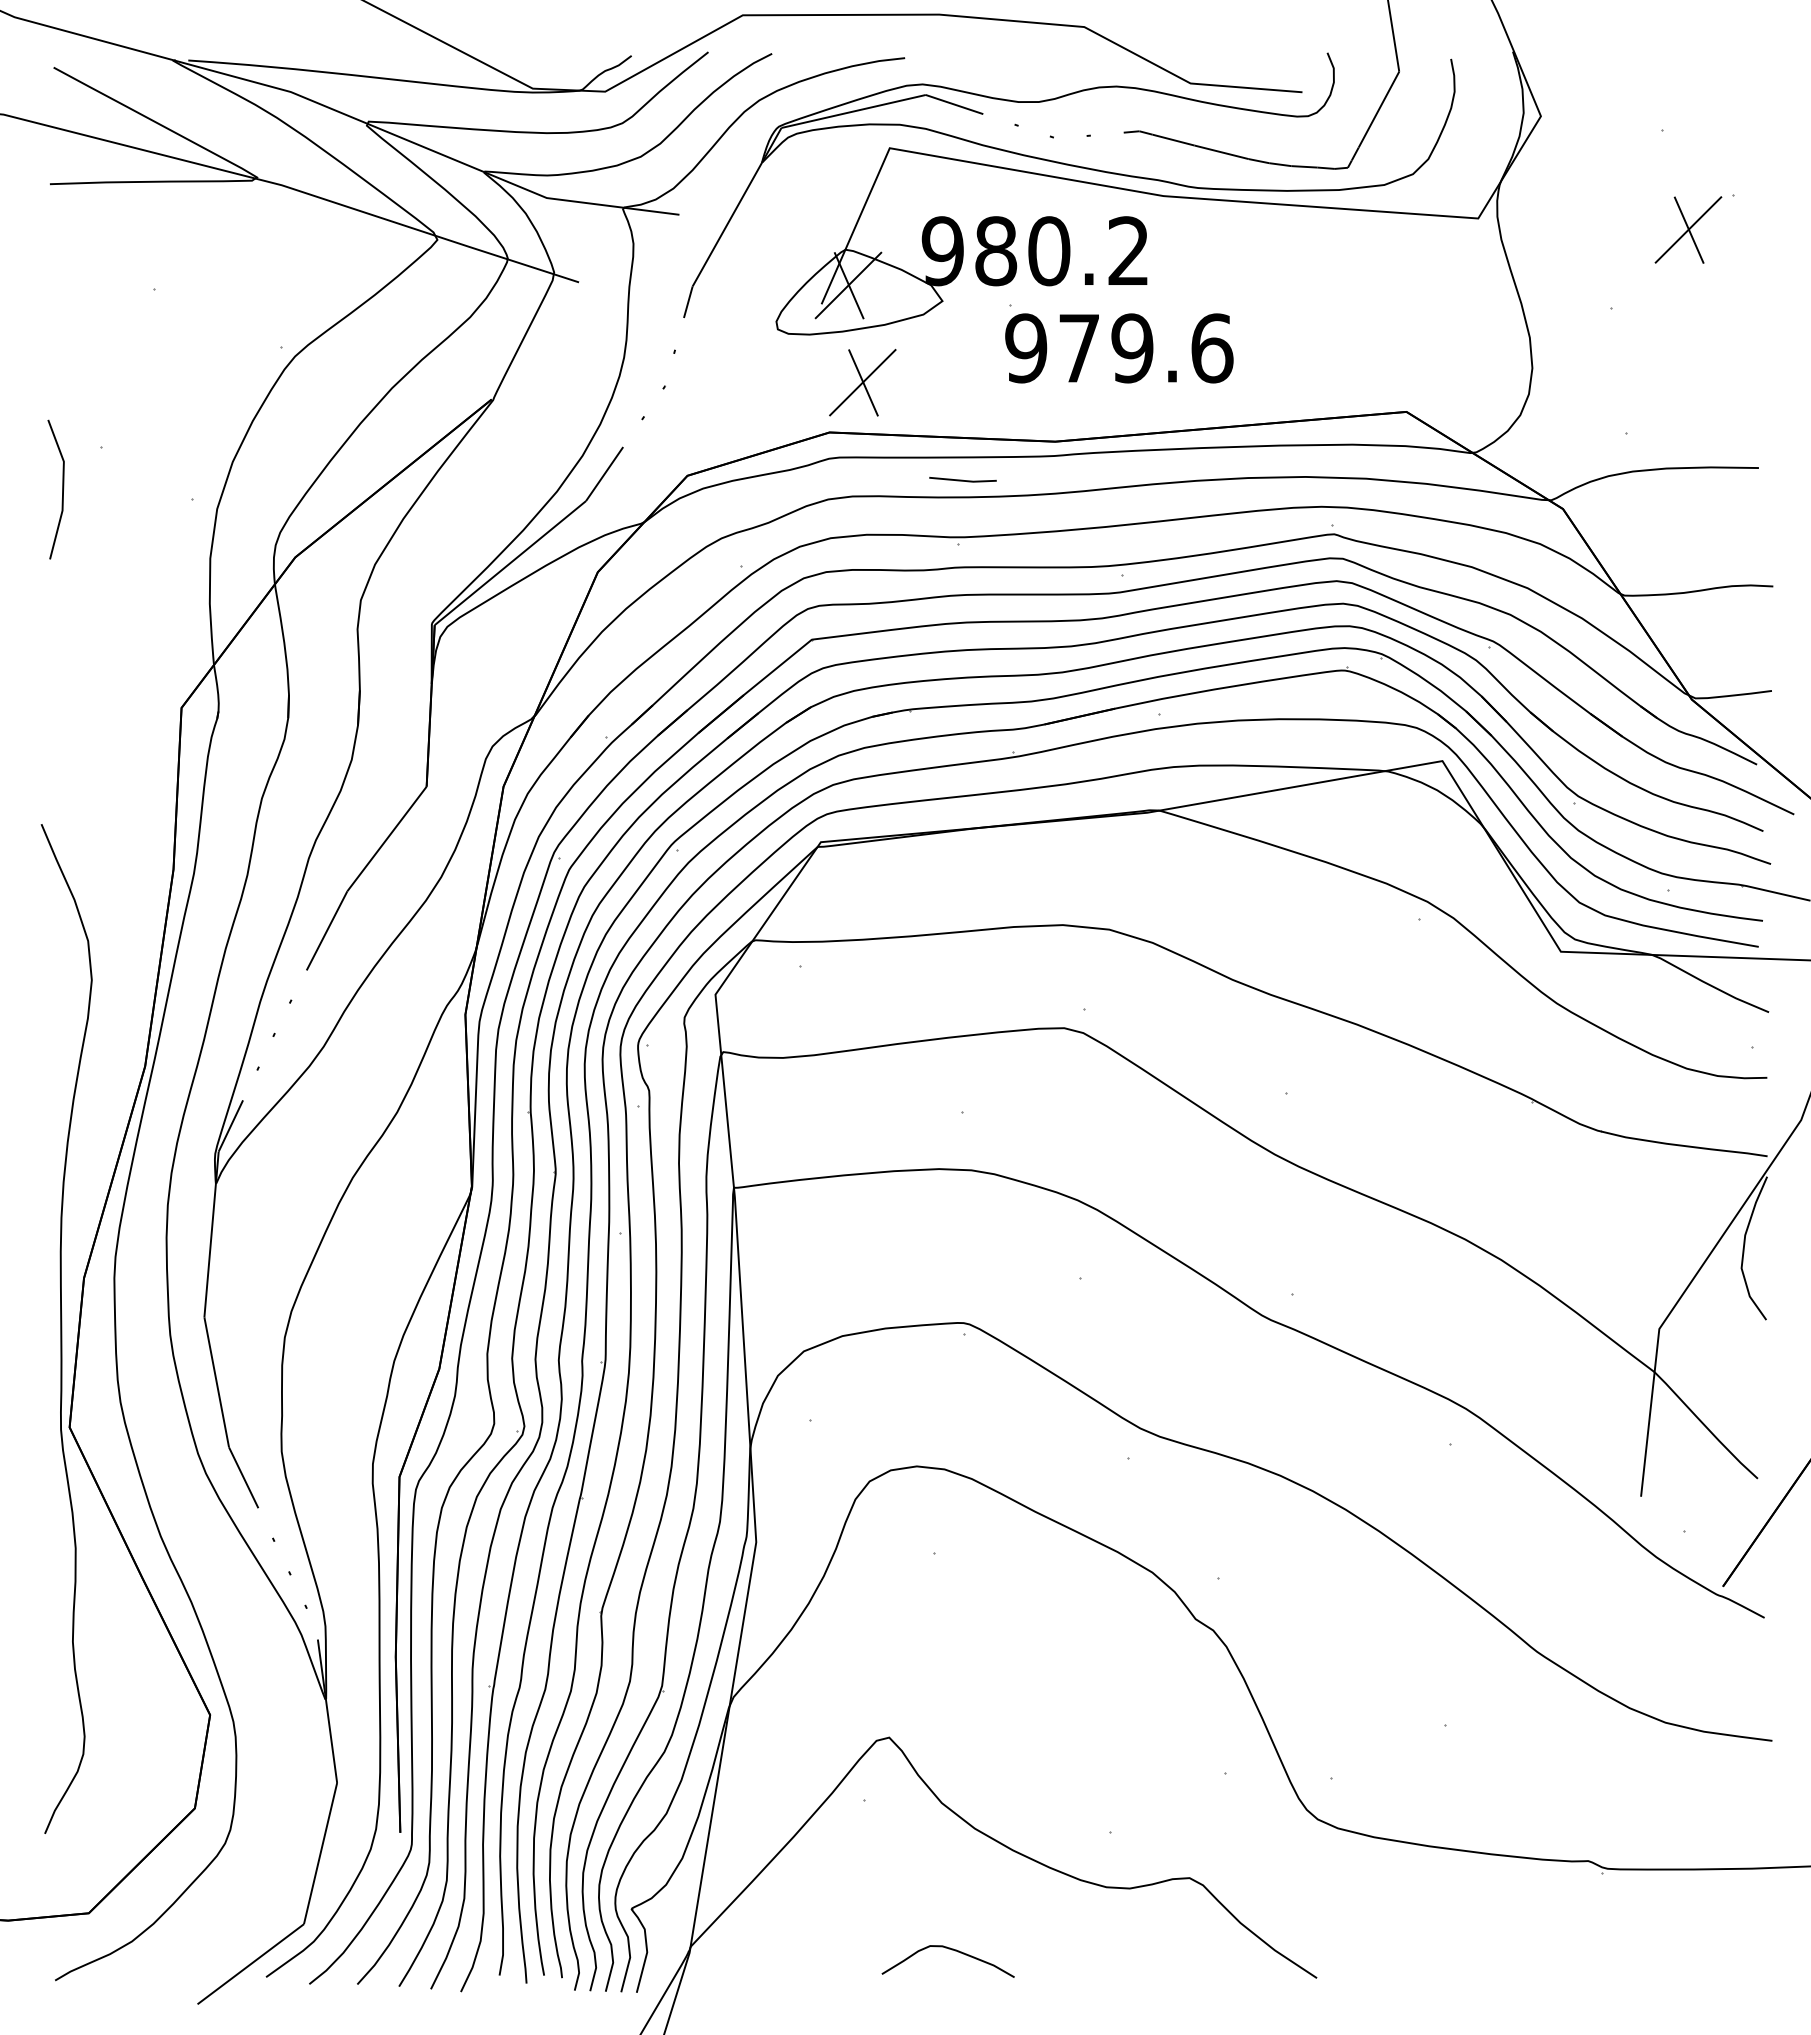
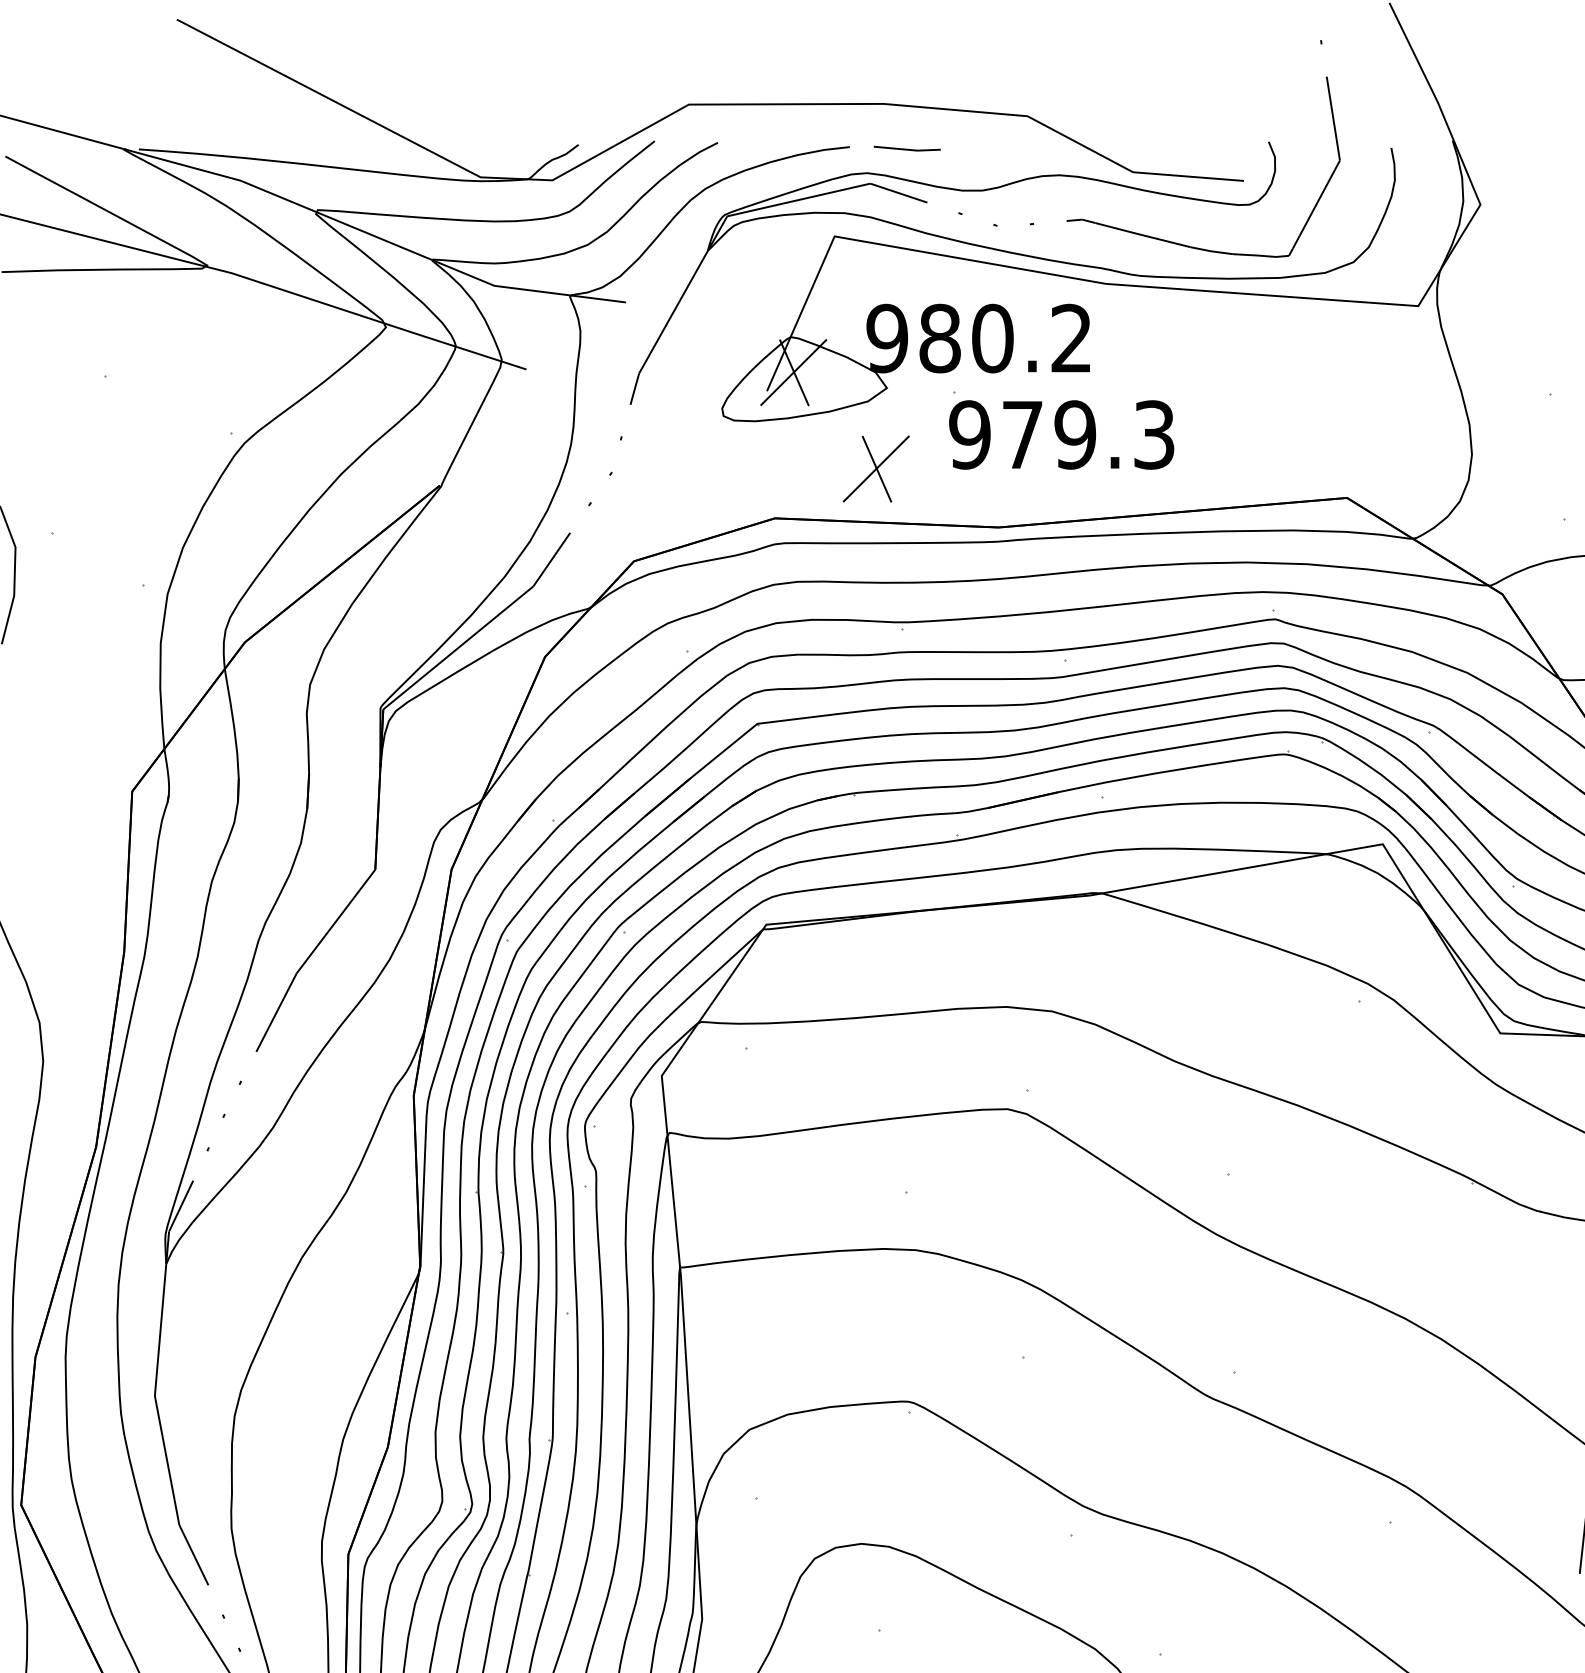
text: (1212, 348) -> (1154, 435), 979.6 -> 979.3
part: (862, 382) -> (876, 468), moved
line: (962, 479) -> (906, 148), moved

